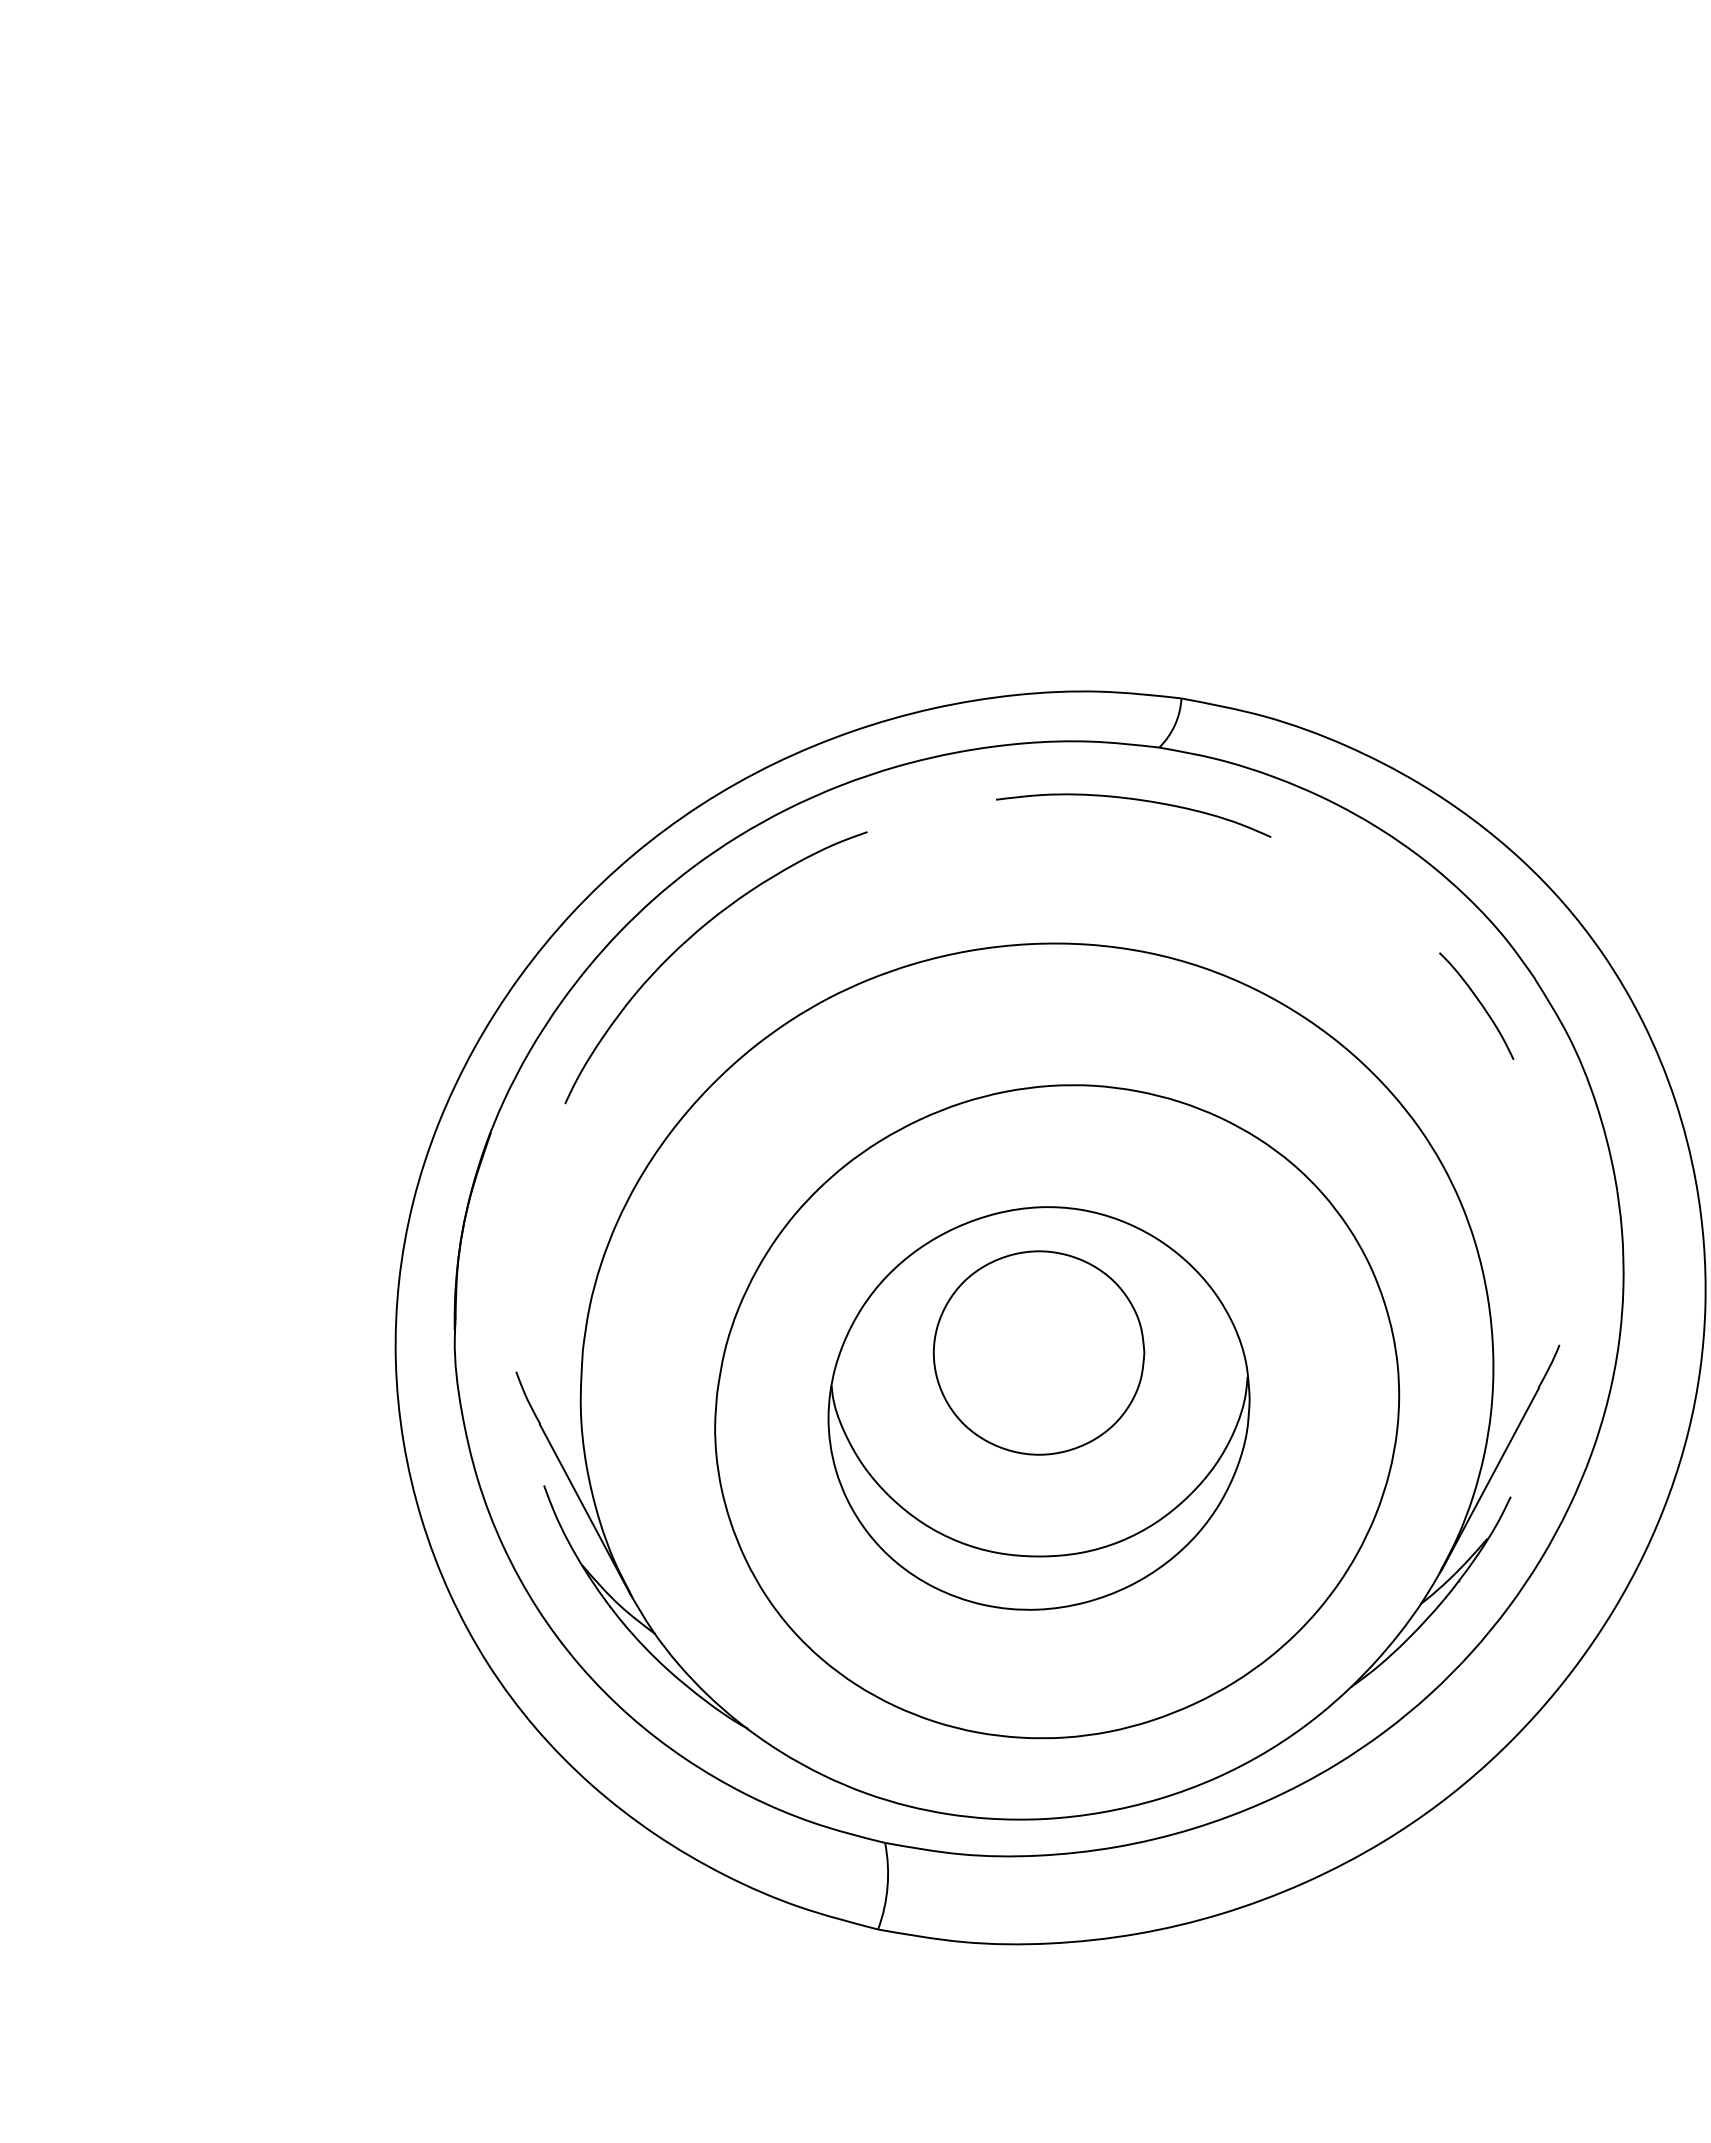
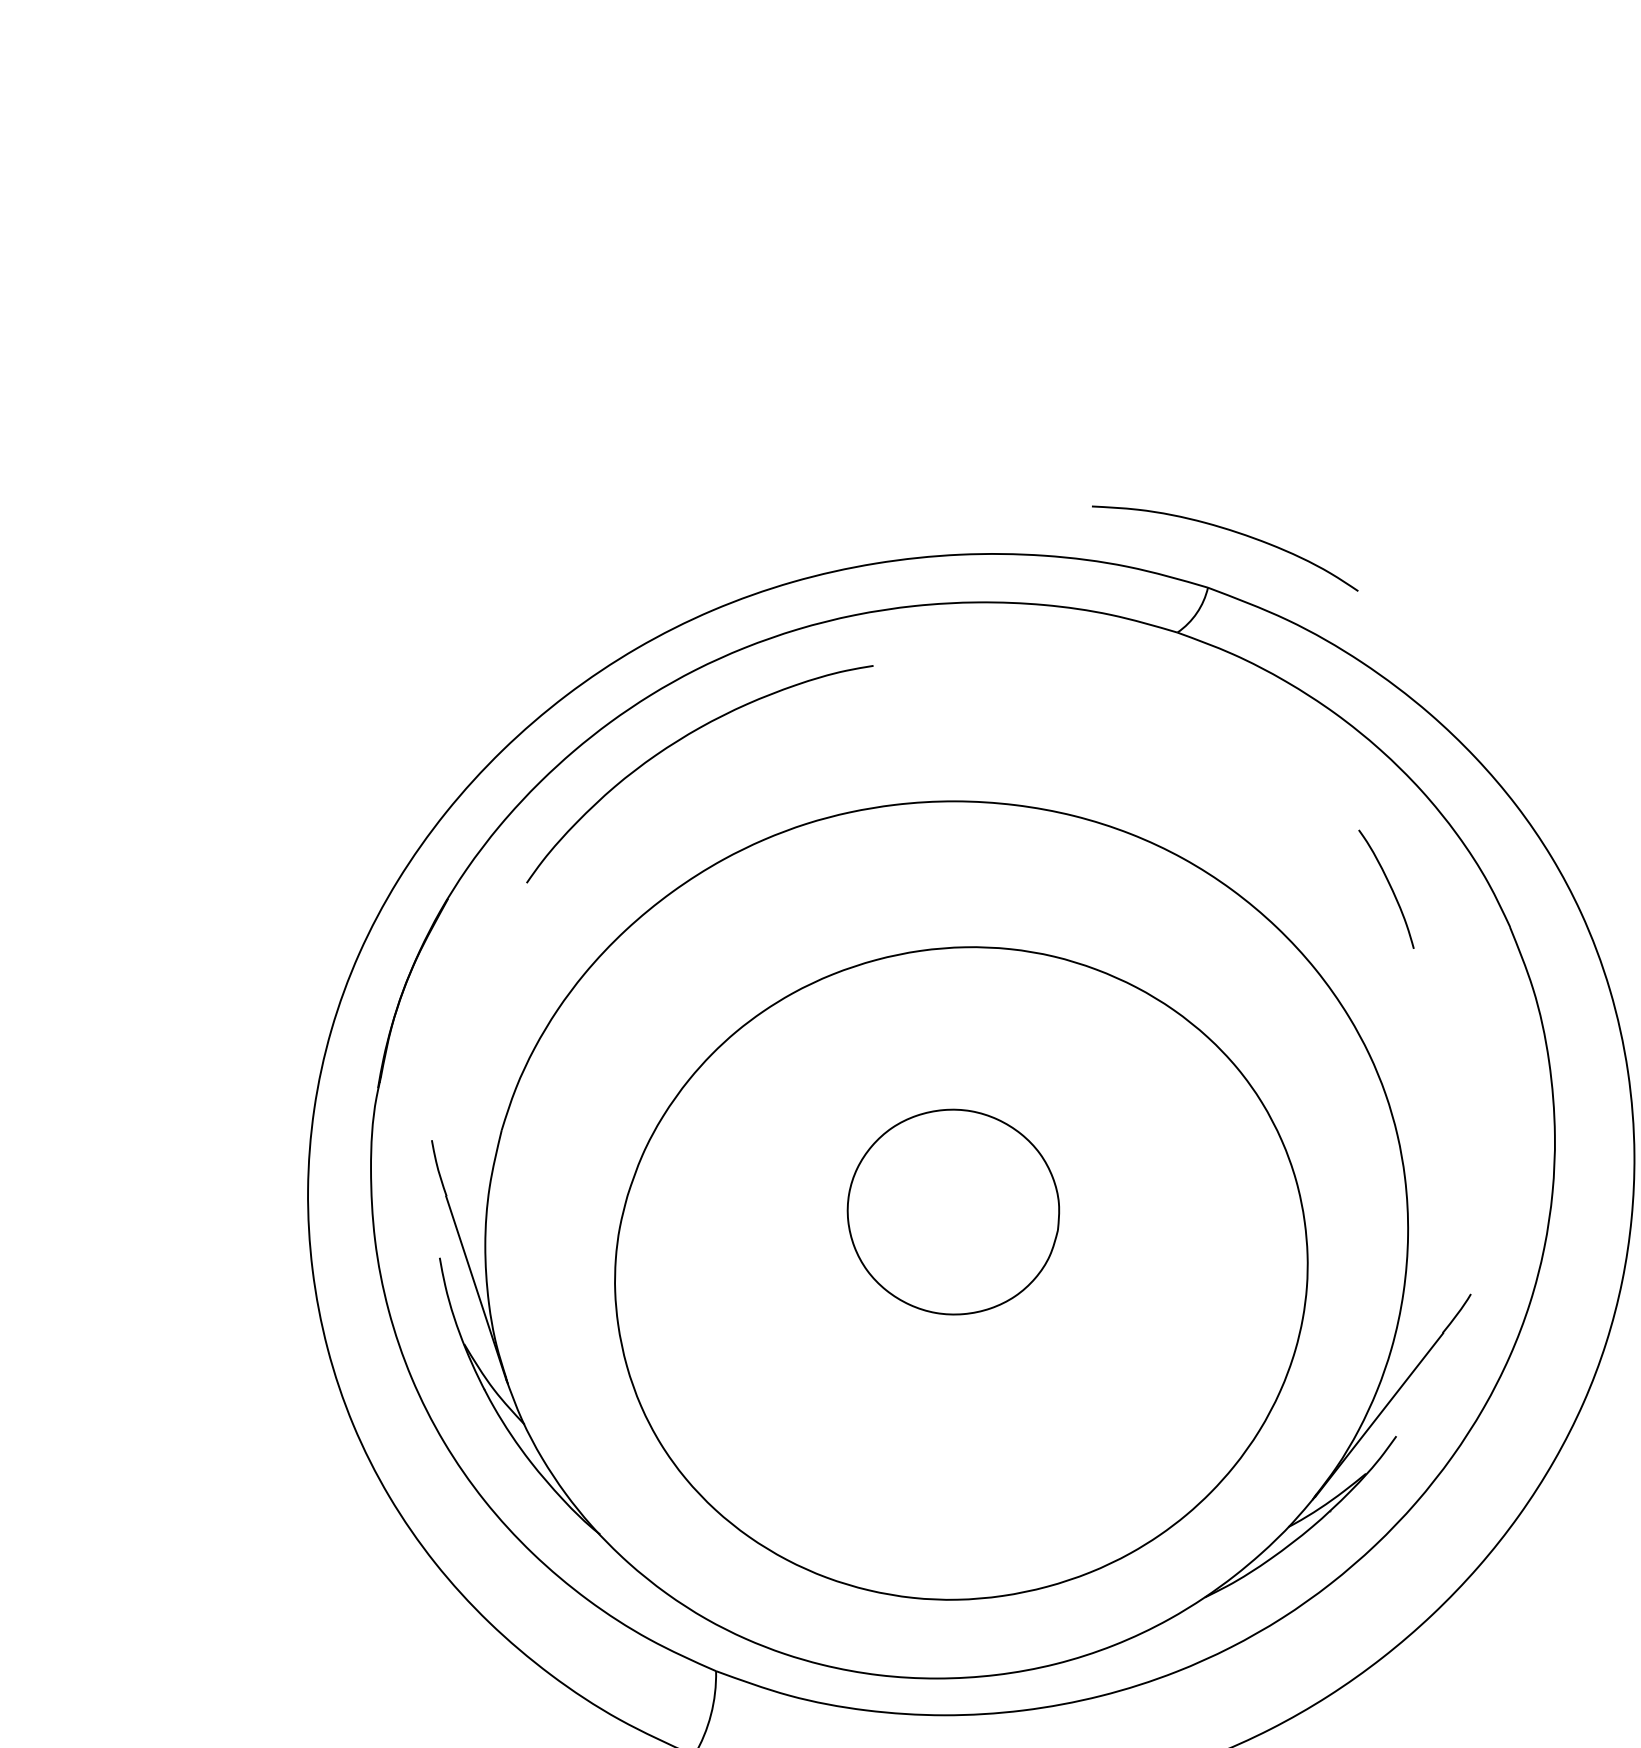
curve: (1134, 800) -> (1229, 531), moved
curve: (1479, 1003) -> (1389, 887), moved
part: (1038, 1408) -> (943, 1266), removed

